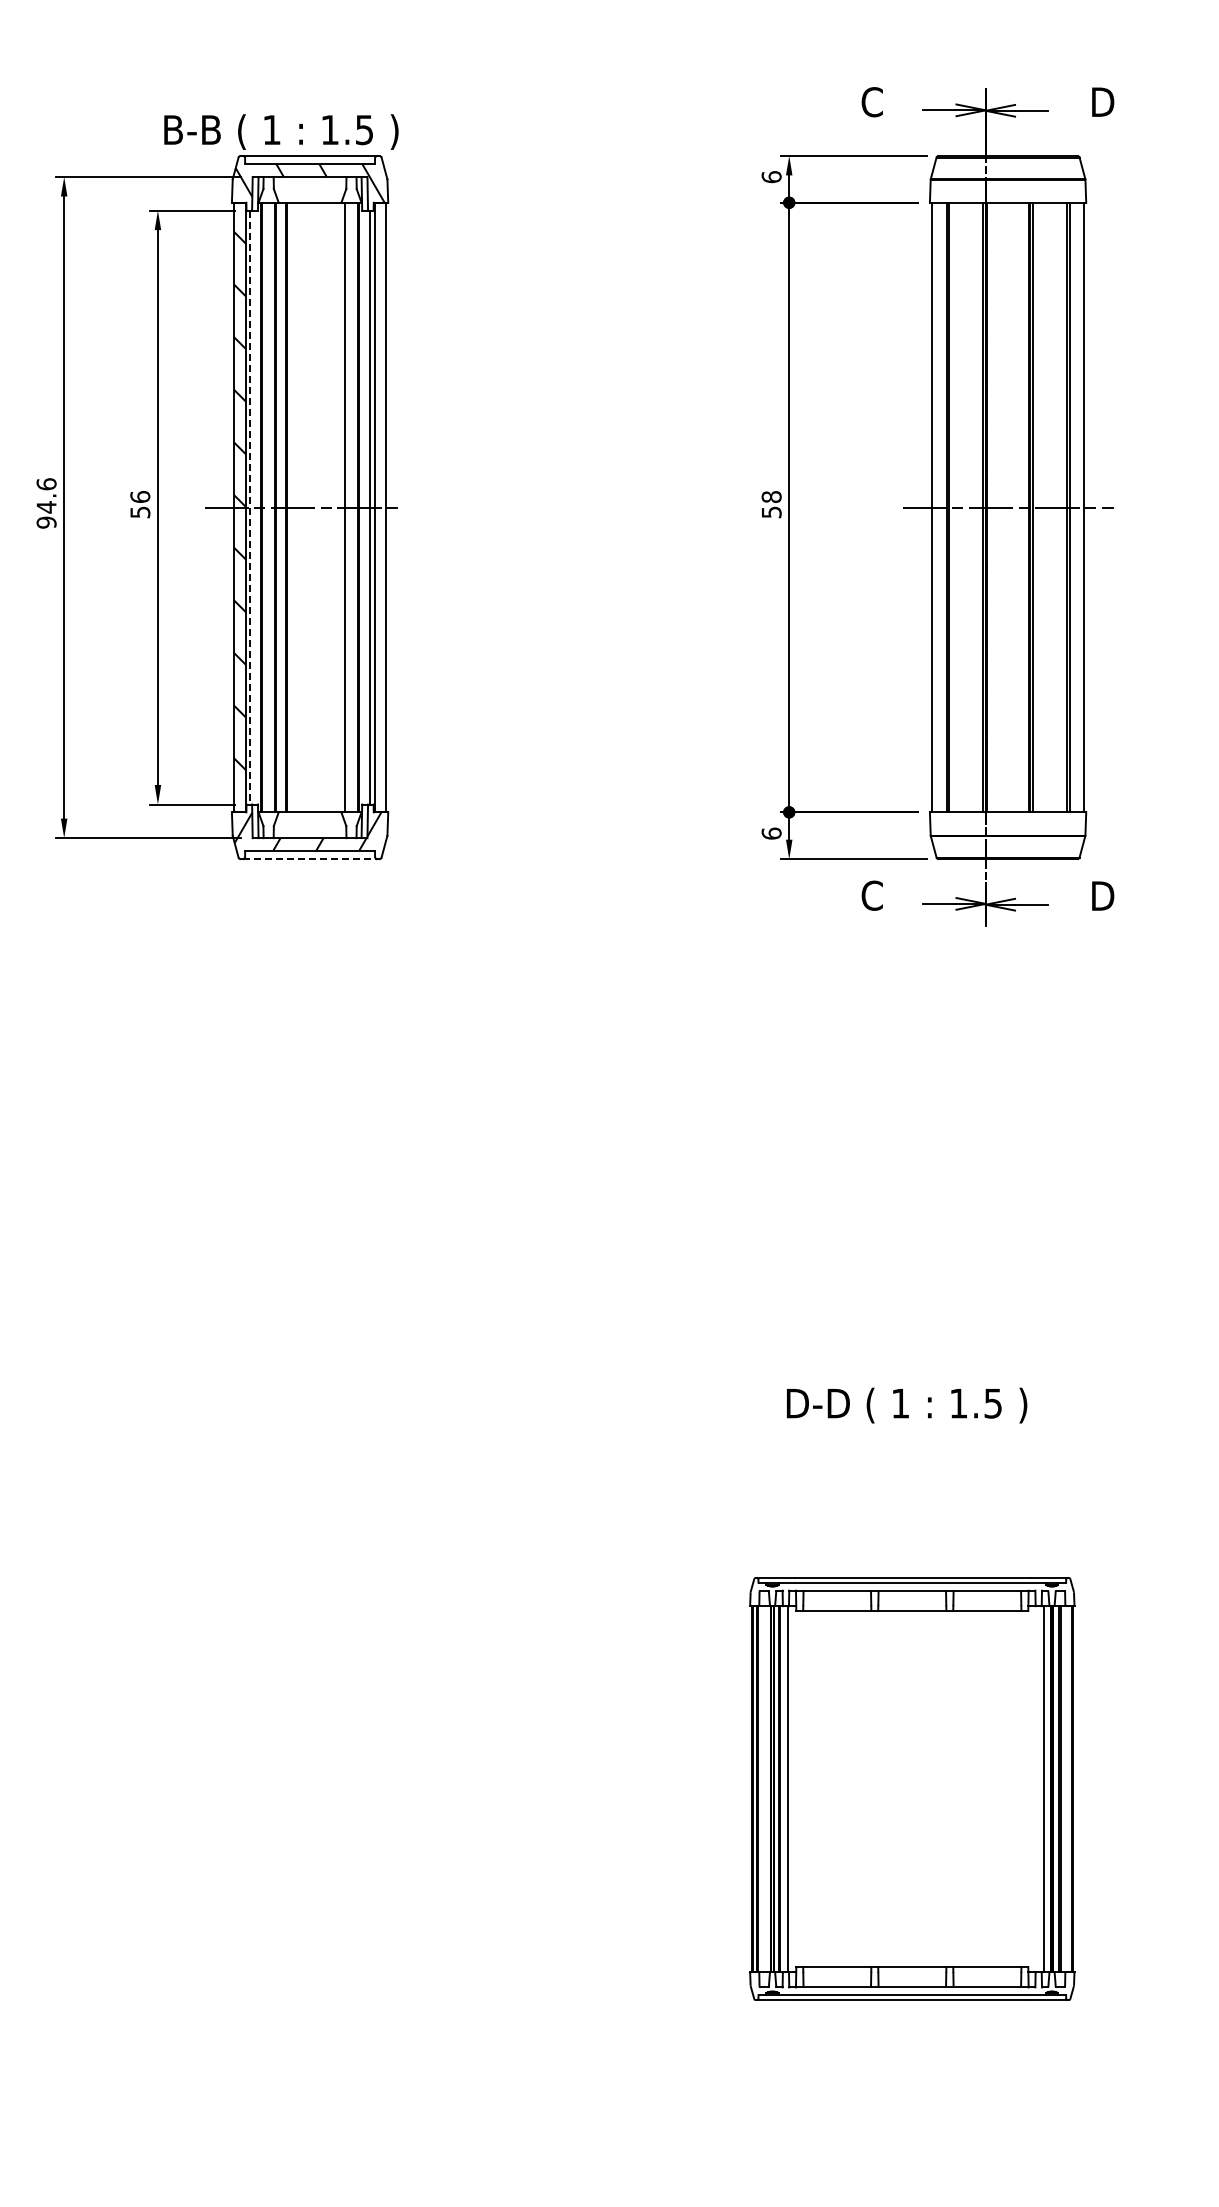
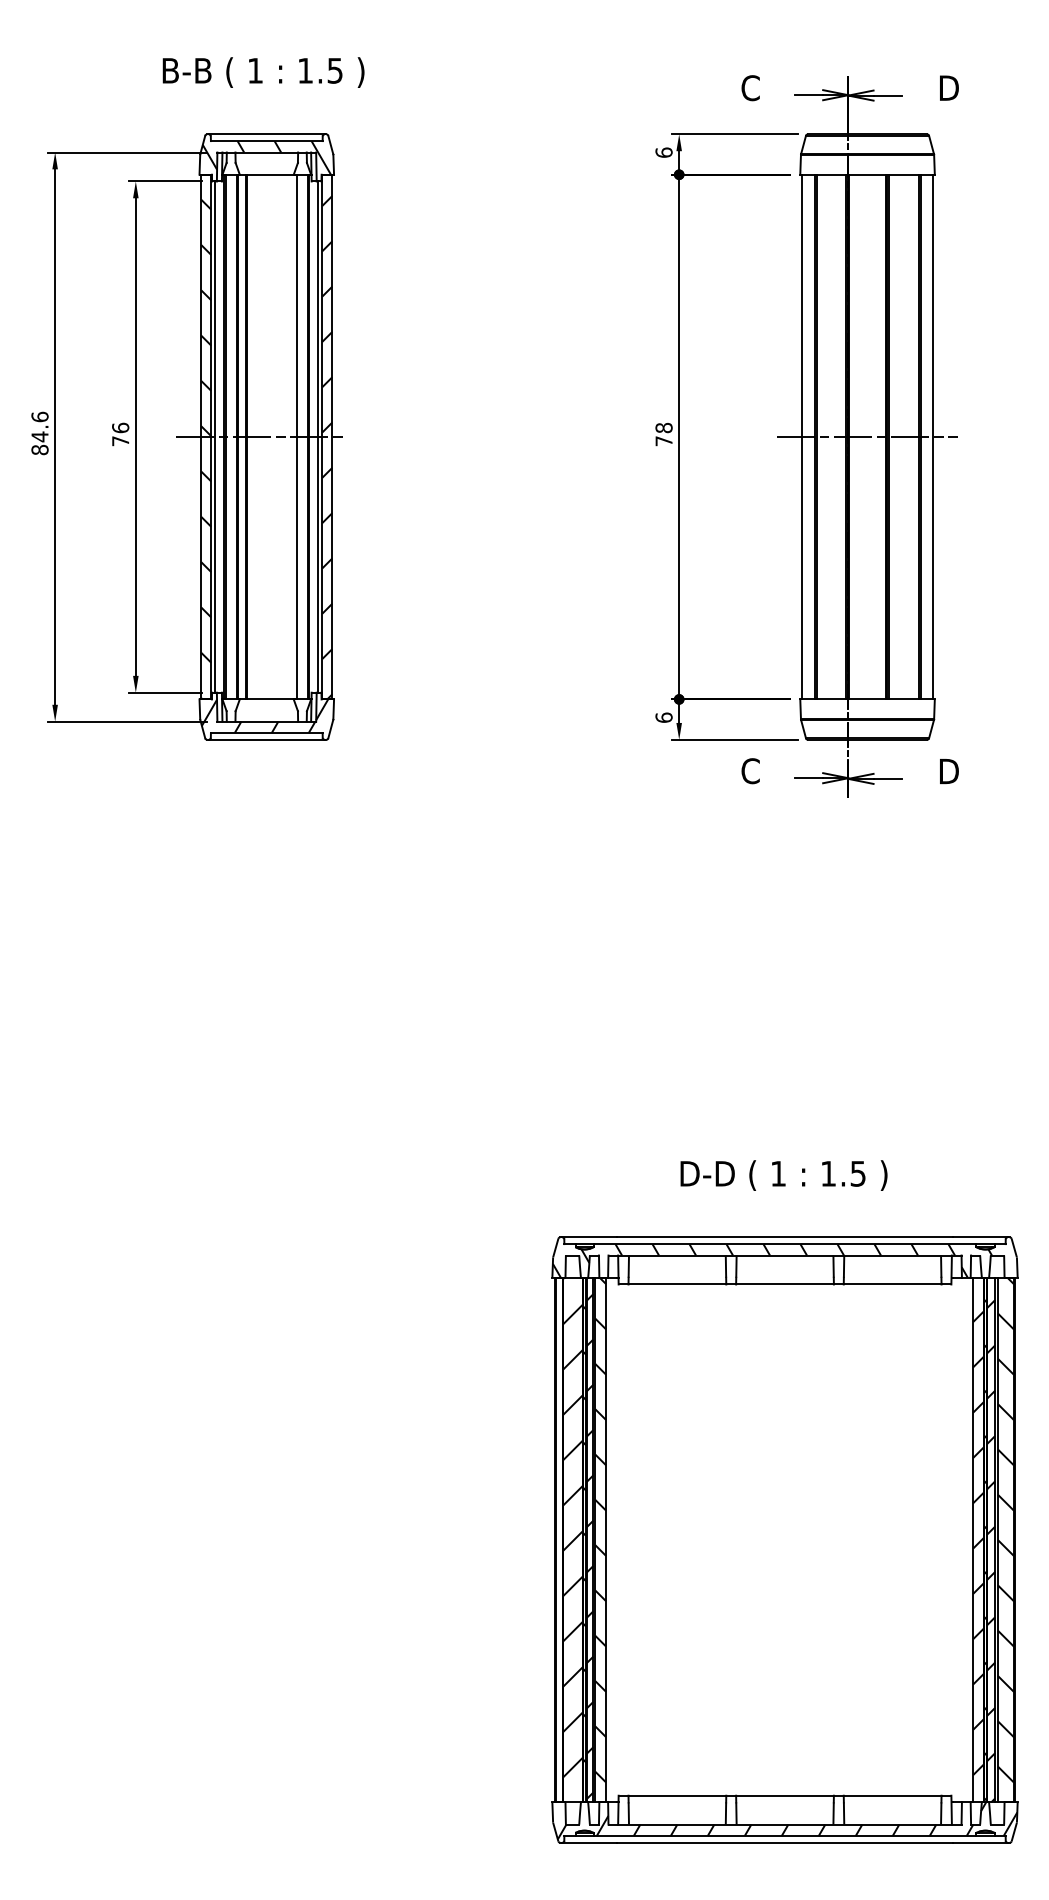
text: (281, 131) -> (263, 72), moved
line: (250, 507) -> (215, 437), dashed -> solid
text: (140, 512) -> (120, 441), 56 -> 76
text: (771, 512) -> (663, 441), 58 -> 78
hatch: (380, 519) -> (327, 447), added
text: (46, 522) -> (39, 449), 94.6 -> 84.6
line: (310, 859) -> (267, 739), dashed -> solid
text: (907, 1405) -> (784, 1175), moved
part: (912, 1788) -> (785, 1539), size x1.67

